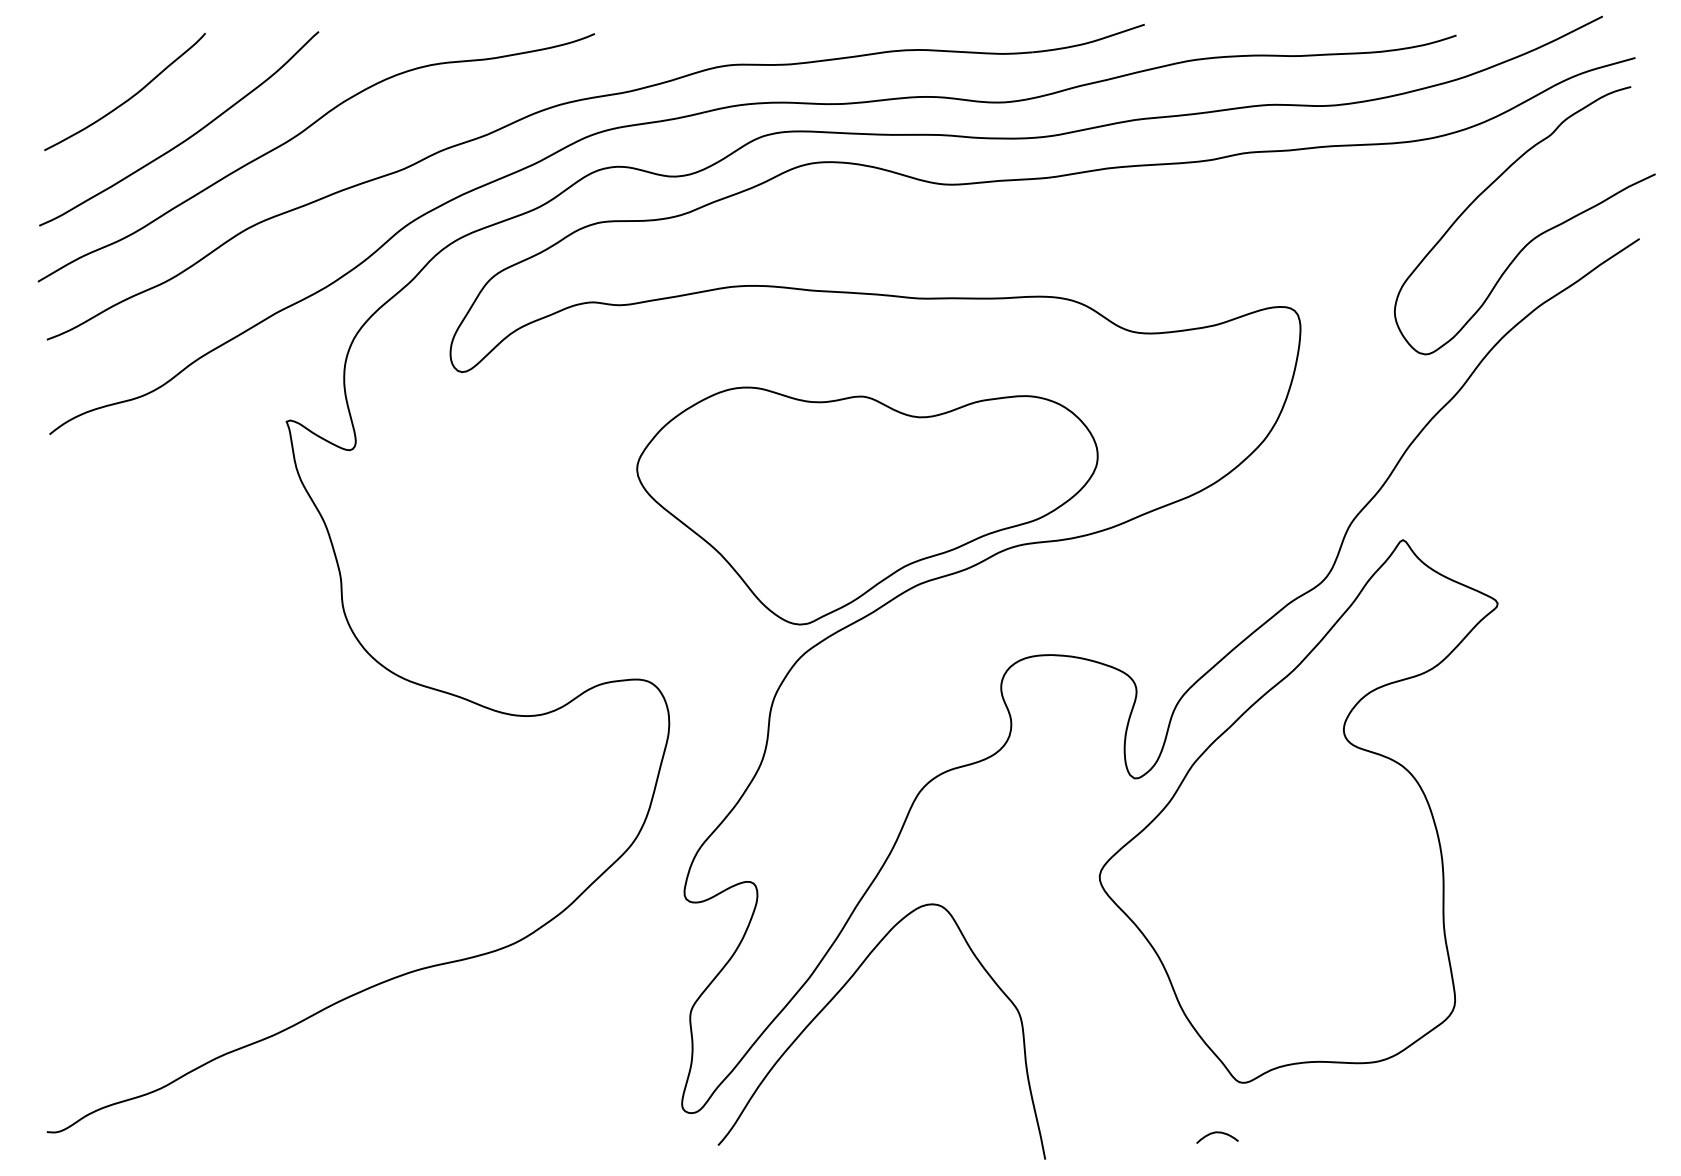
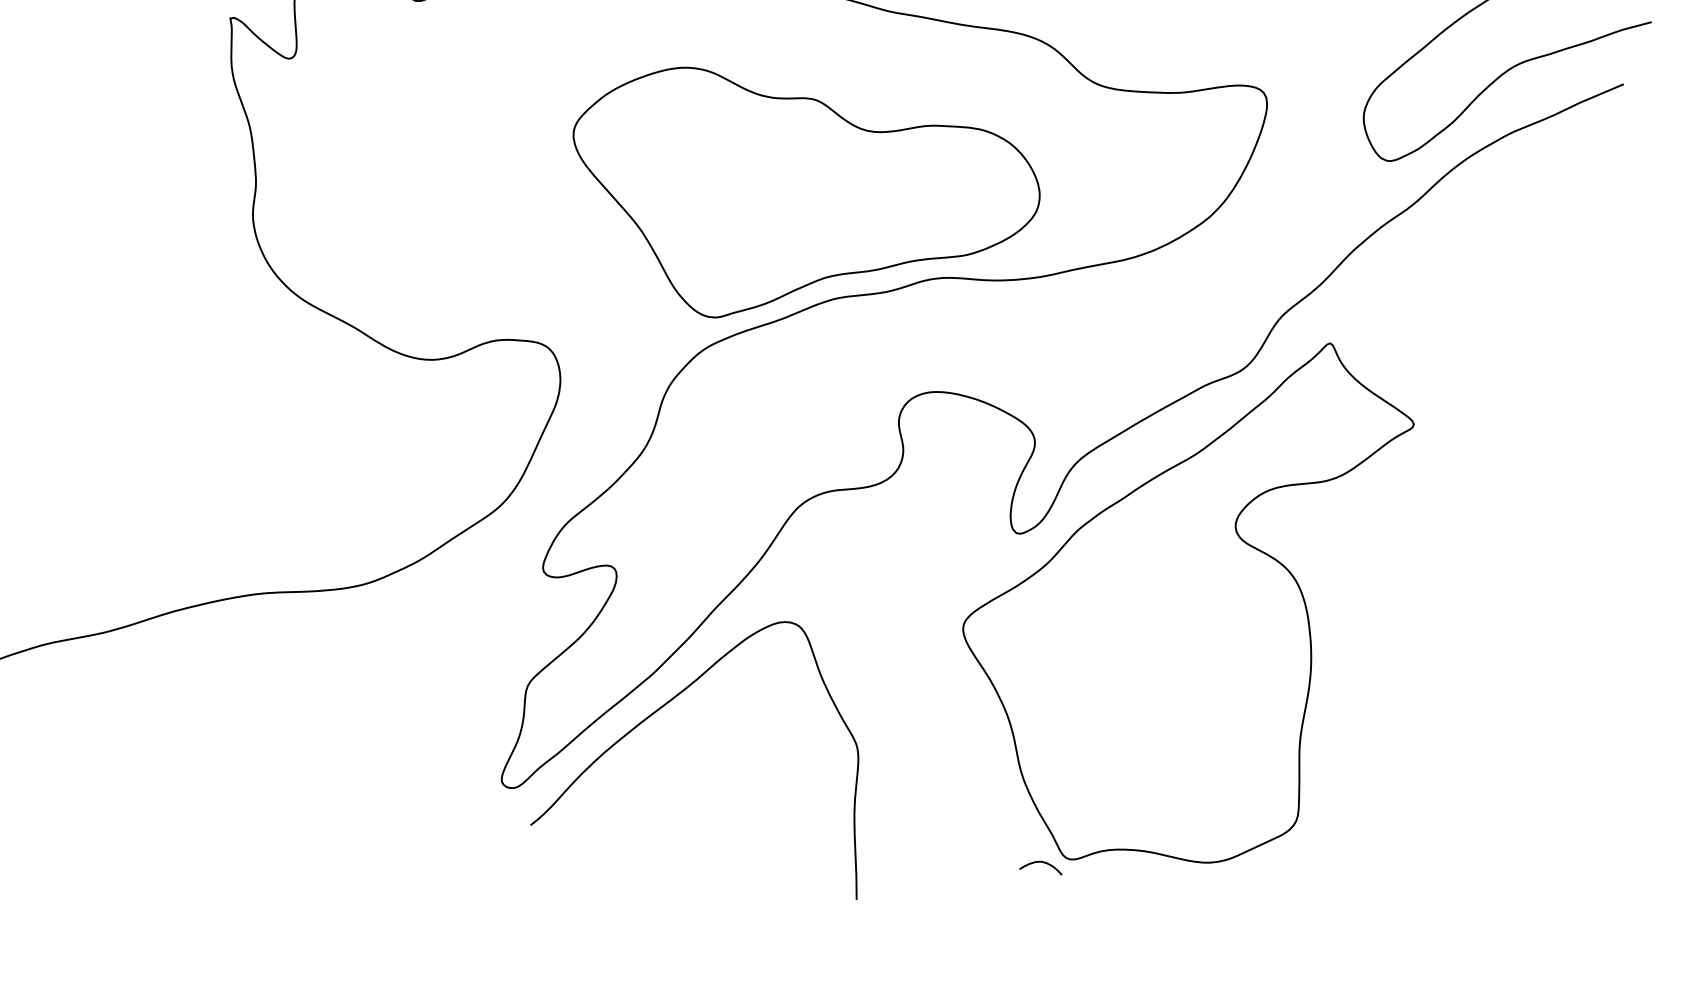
curve: (1217, 1133) -> (1042, 863), moved

